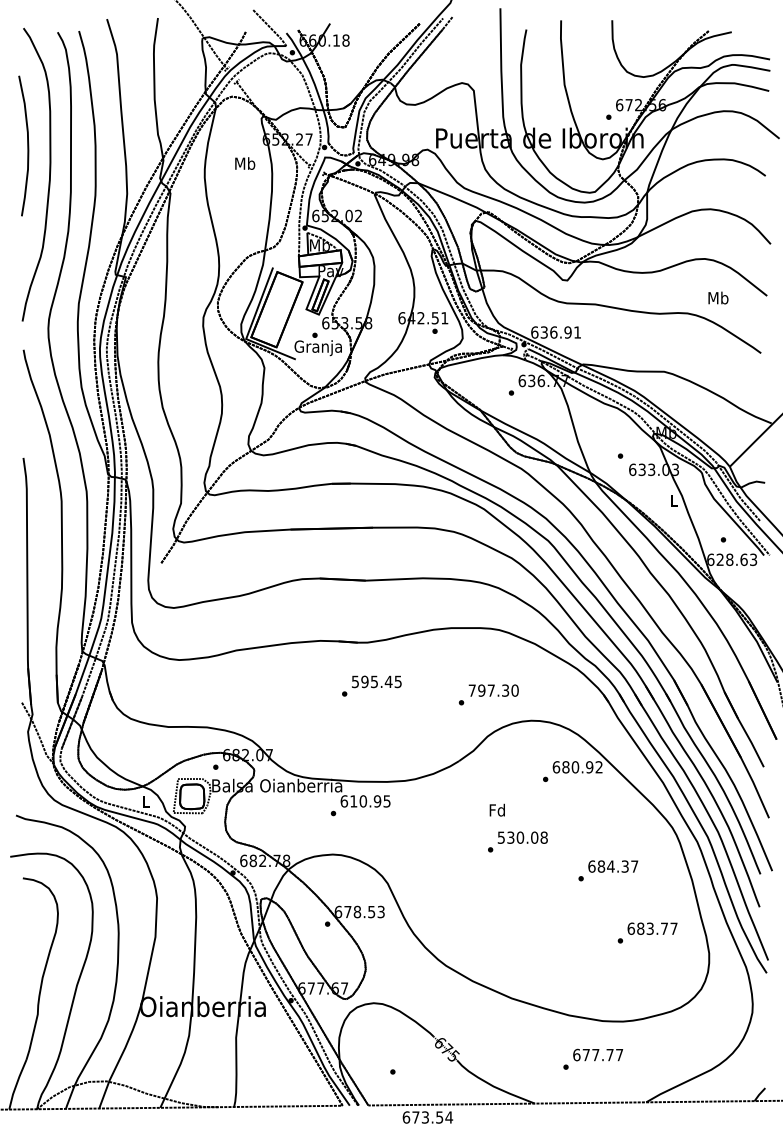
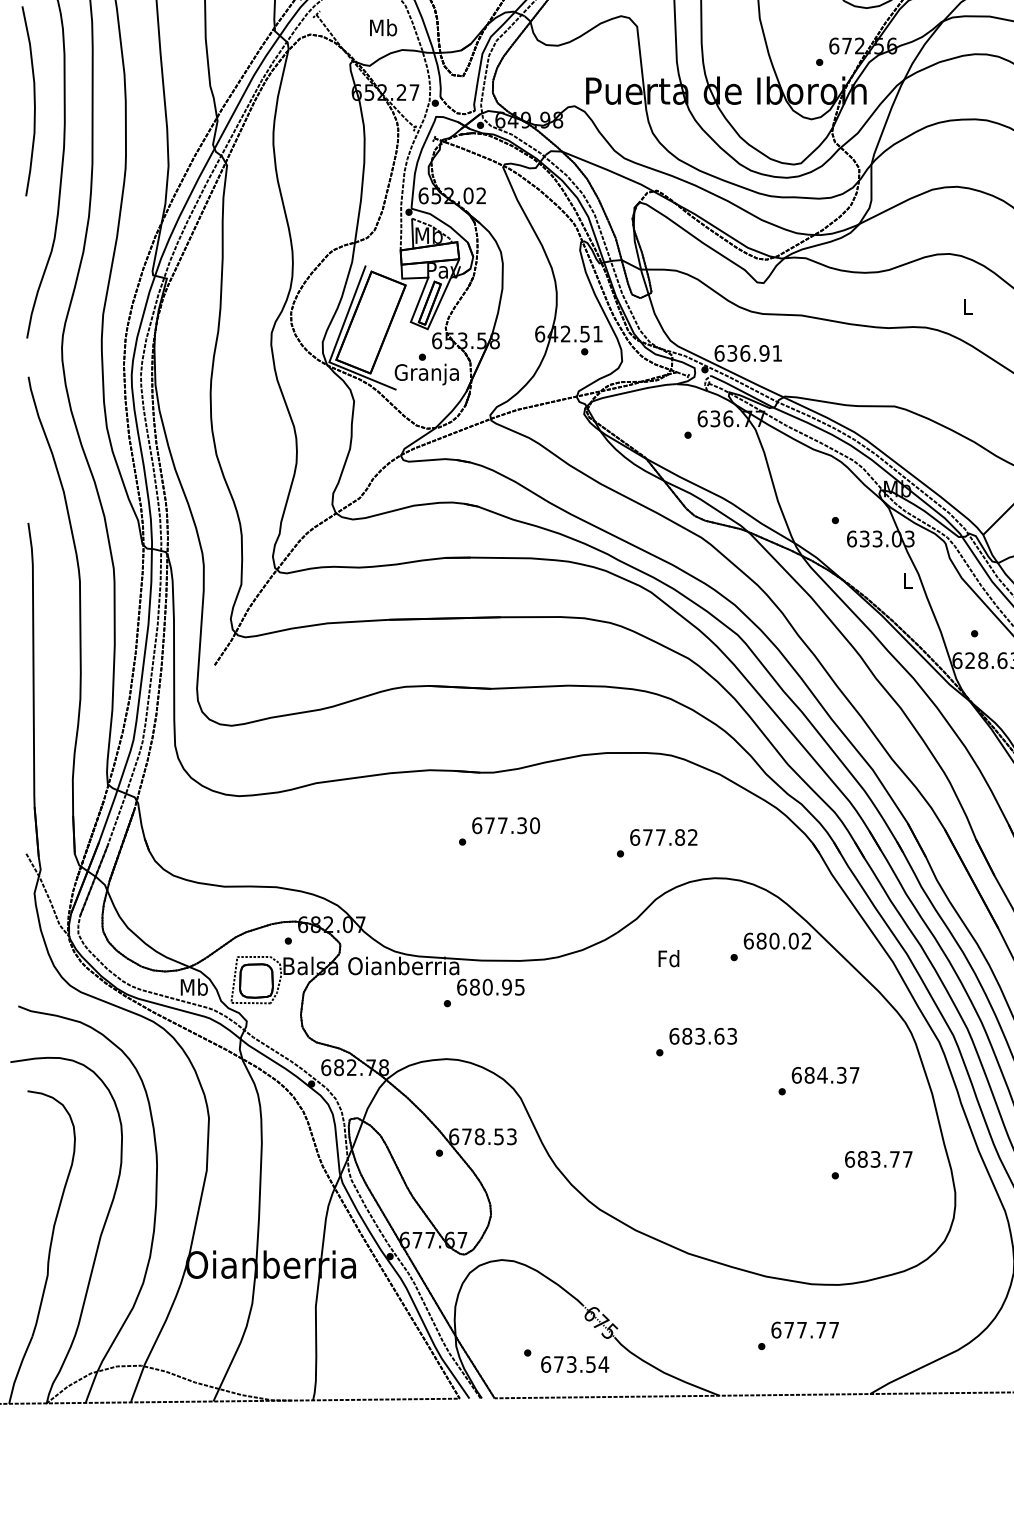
text: (245, 163) -> (383, 27), moved
text: (718, 297) -> (967, 306), Mb -> L
text: (376, 681) -> (505, 825), 595.45 -> 677.30
text: (493, 690) -> (663, 837), 797.30 -> 677.82
text: (589, 767) -> (793, 941), 680.92 -> 680.02
text: (146, 801) -> (194, 987), L -> Mb
text: (353, 801) -> (474, 987), 610.95 -> 680.95
text: (496, 809) -> (667, 957), moved
text: (522, 837) -> (702, 1036), 530.08 -> 683.63
text: (427, 1117) -> (574, 1364), moved

